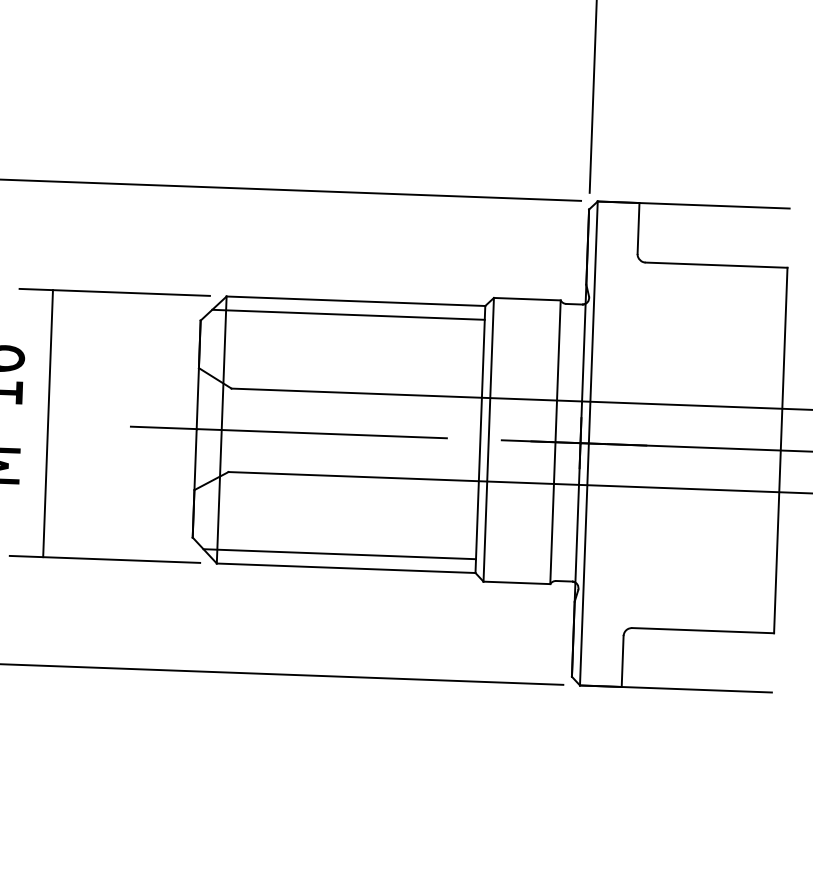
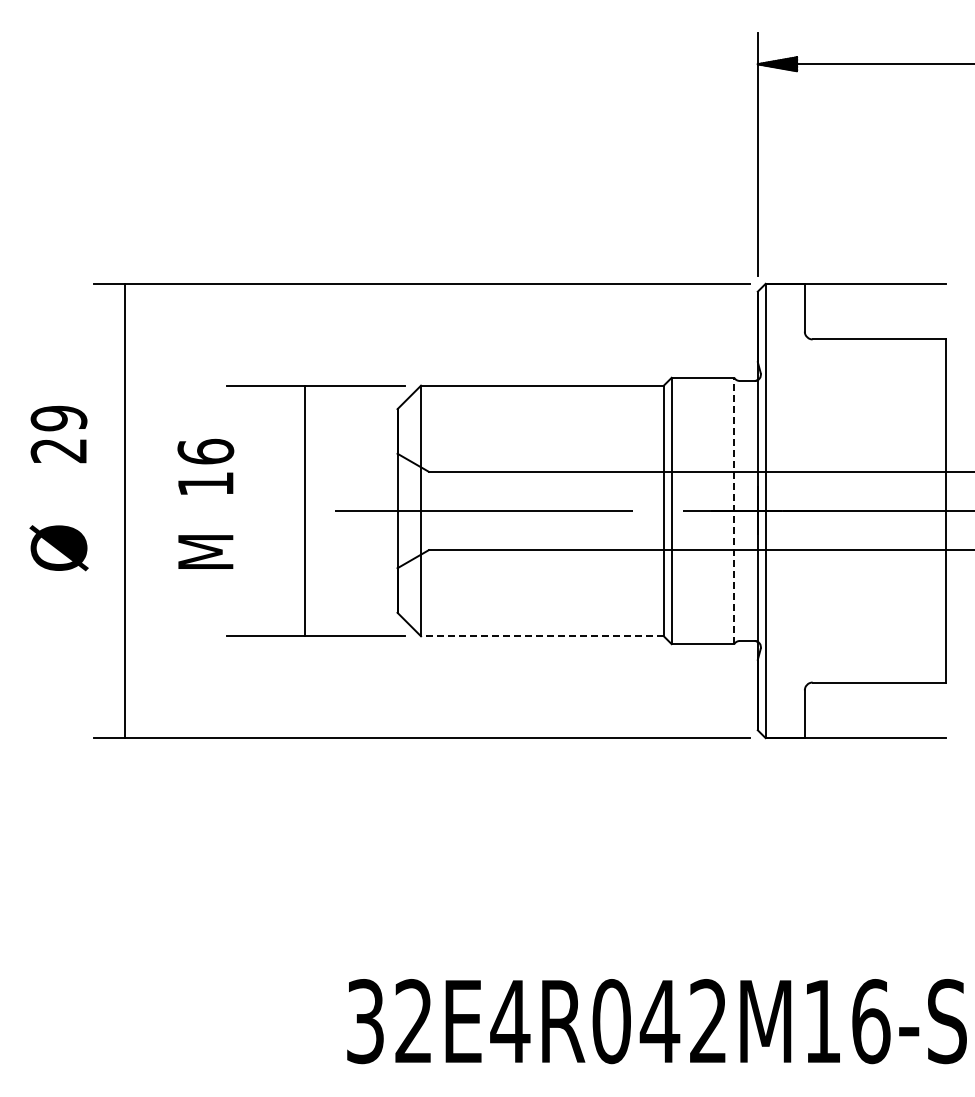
line: (348, 314) -> (535, 398), removed
line: (48, 423) -> (305, 510), moved
line: (555, 441) -> (734, 510), solid -> dashed
line: (339, 554) -> (535, 623), removed
line: (345, 568) -> (541, 636), solid -> dashed

